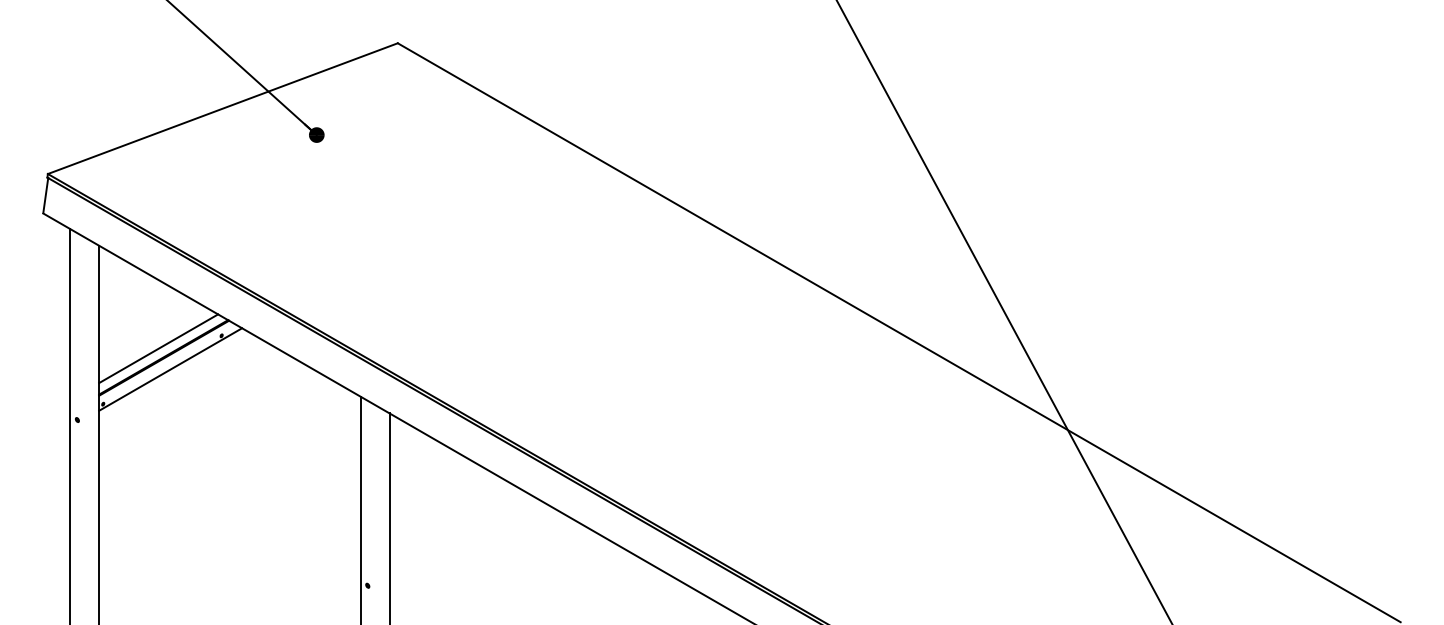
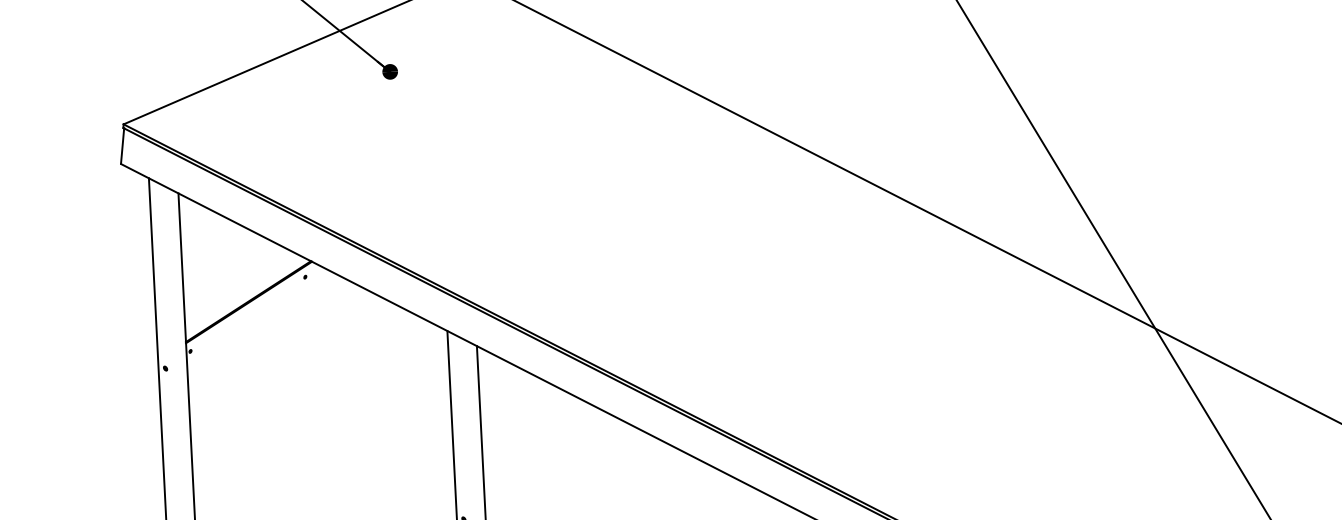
line: (158, 348) -> (242, 293), removed
line: (170, 369) -> (255, 313), removed

